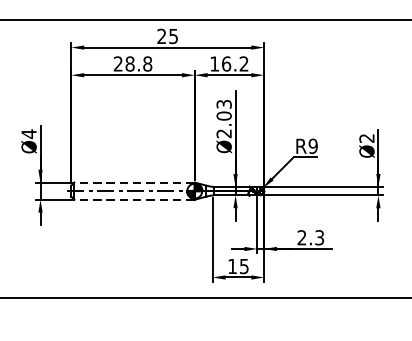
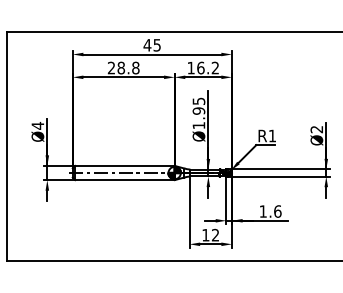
text: (161, 36) -> (147, 45), 25 -> 45
text: (223, 119) -> (198, 113), Ø2.03 -> Ø1.95
text: (313, 145) -> (272, 135), R9 -> R1
line: (133, 182) -> (124, 165), dashed -> solid
line: (133, 200) -> (124, 180), dashed -> solid
text: (310, 237) -> (270, 211), 2.3 -> 1.6
text: (244, 265) -> (215, 234), 15 -> 12

